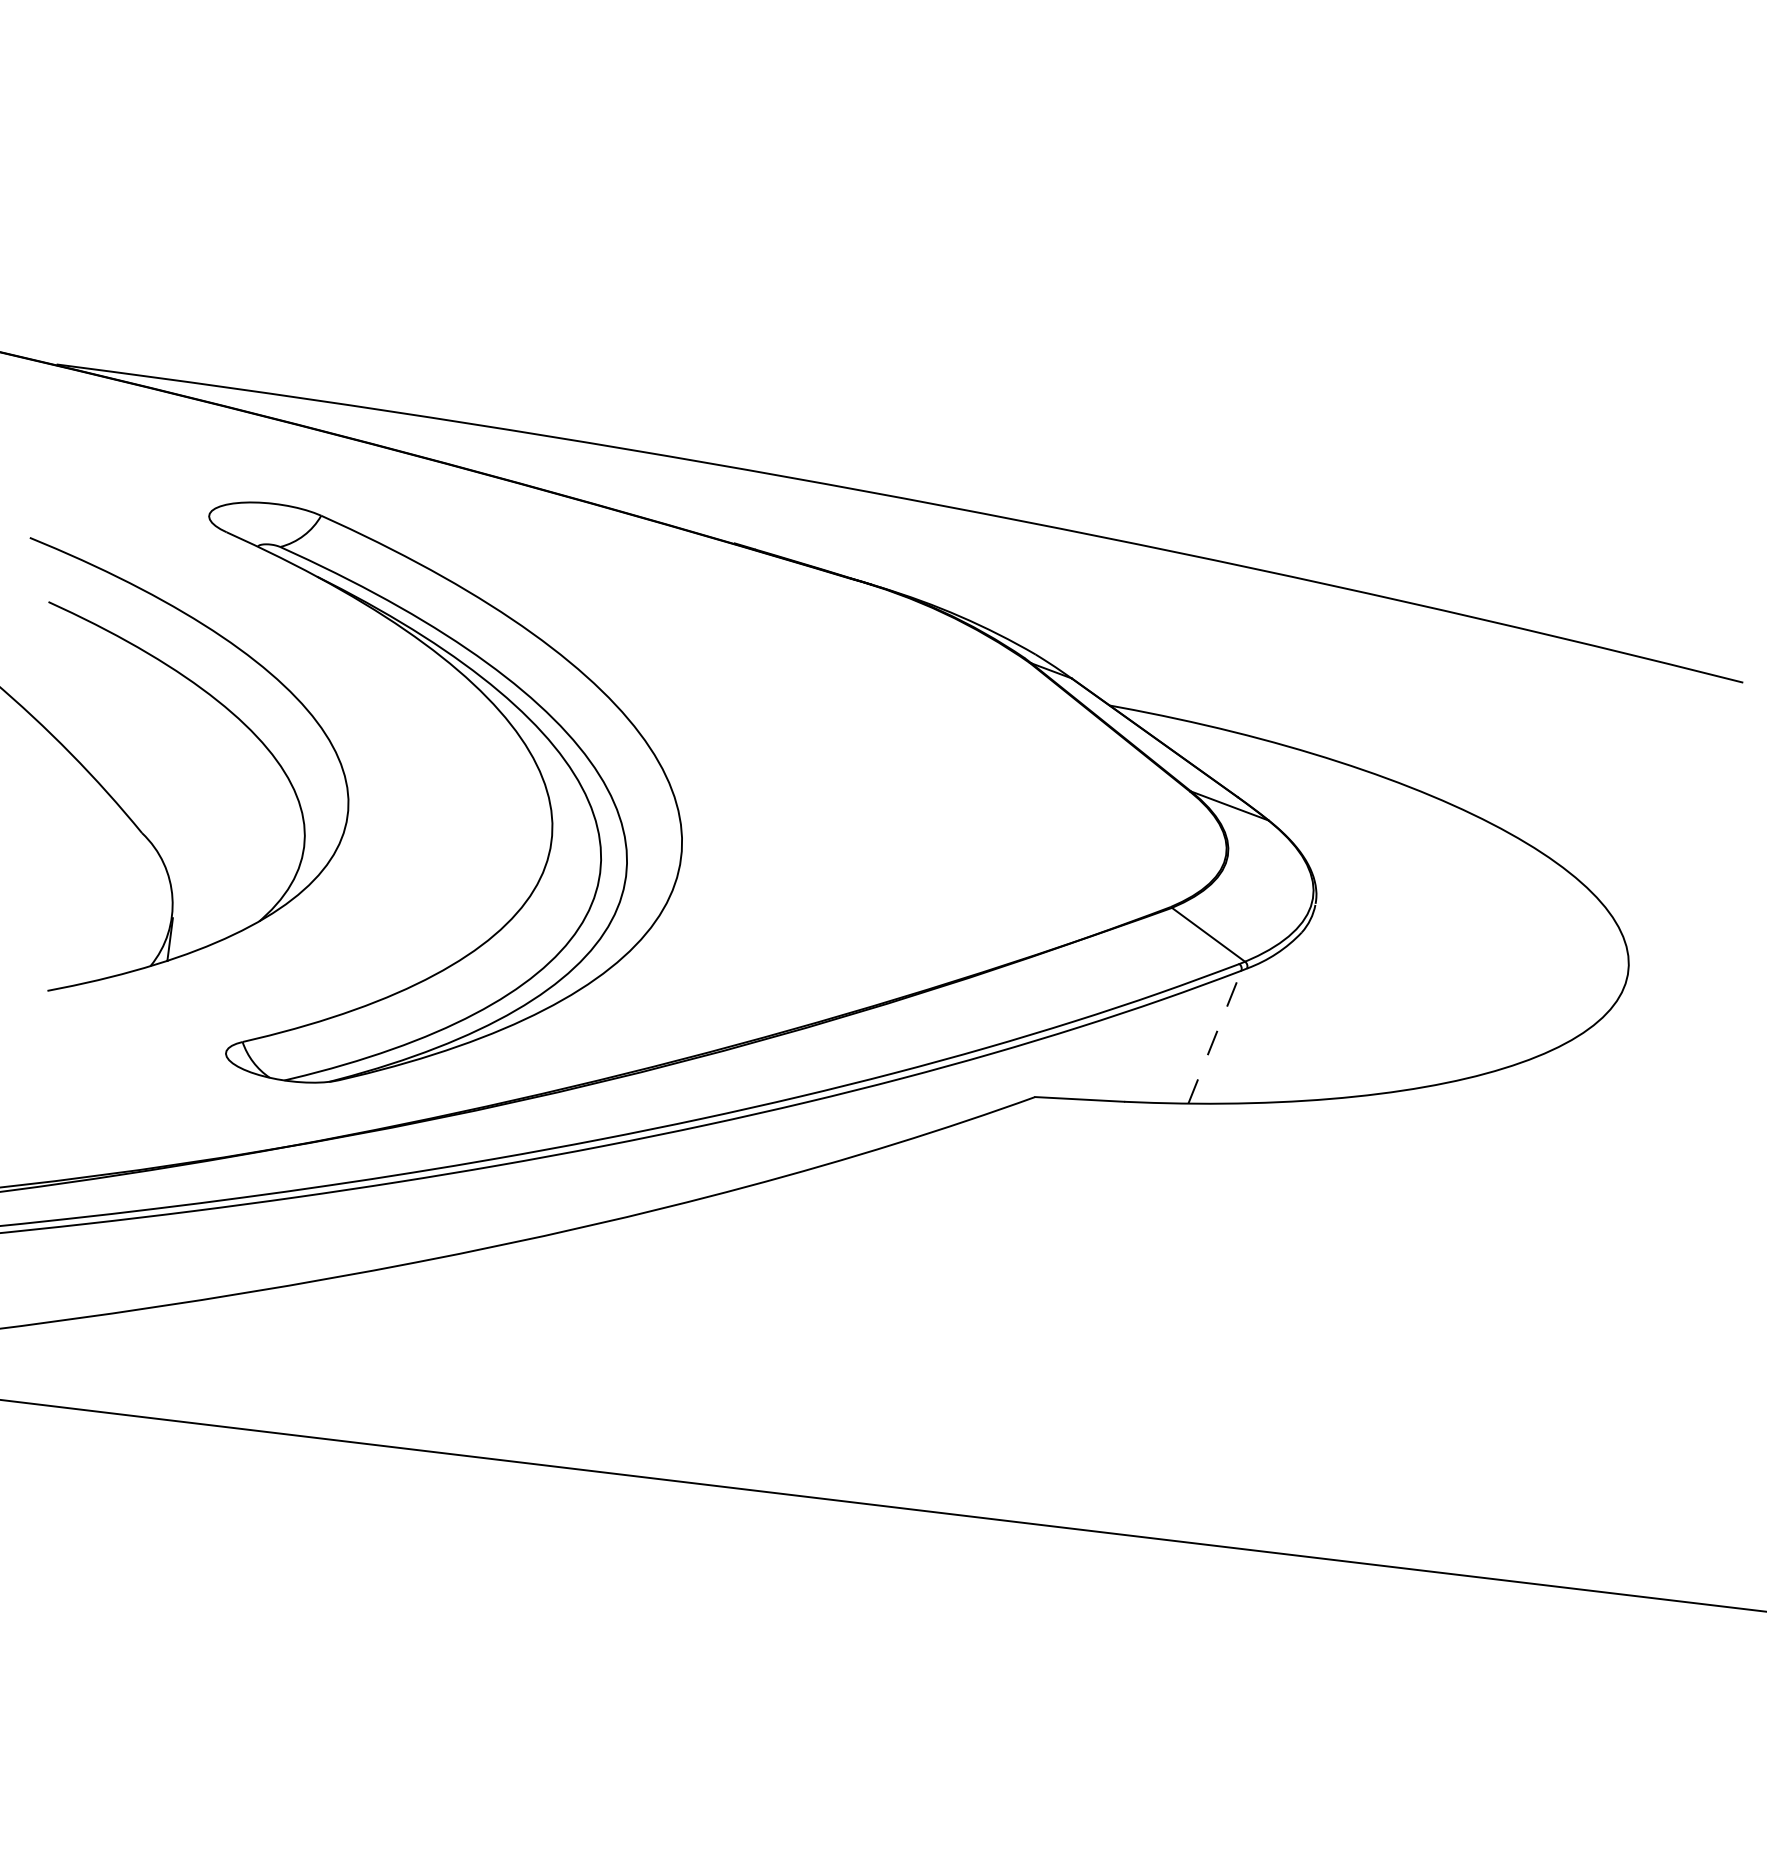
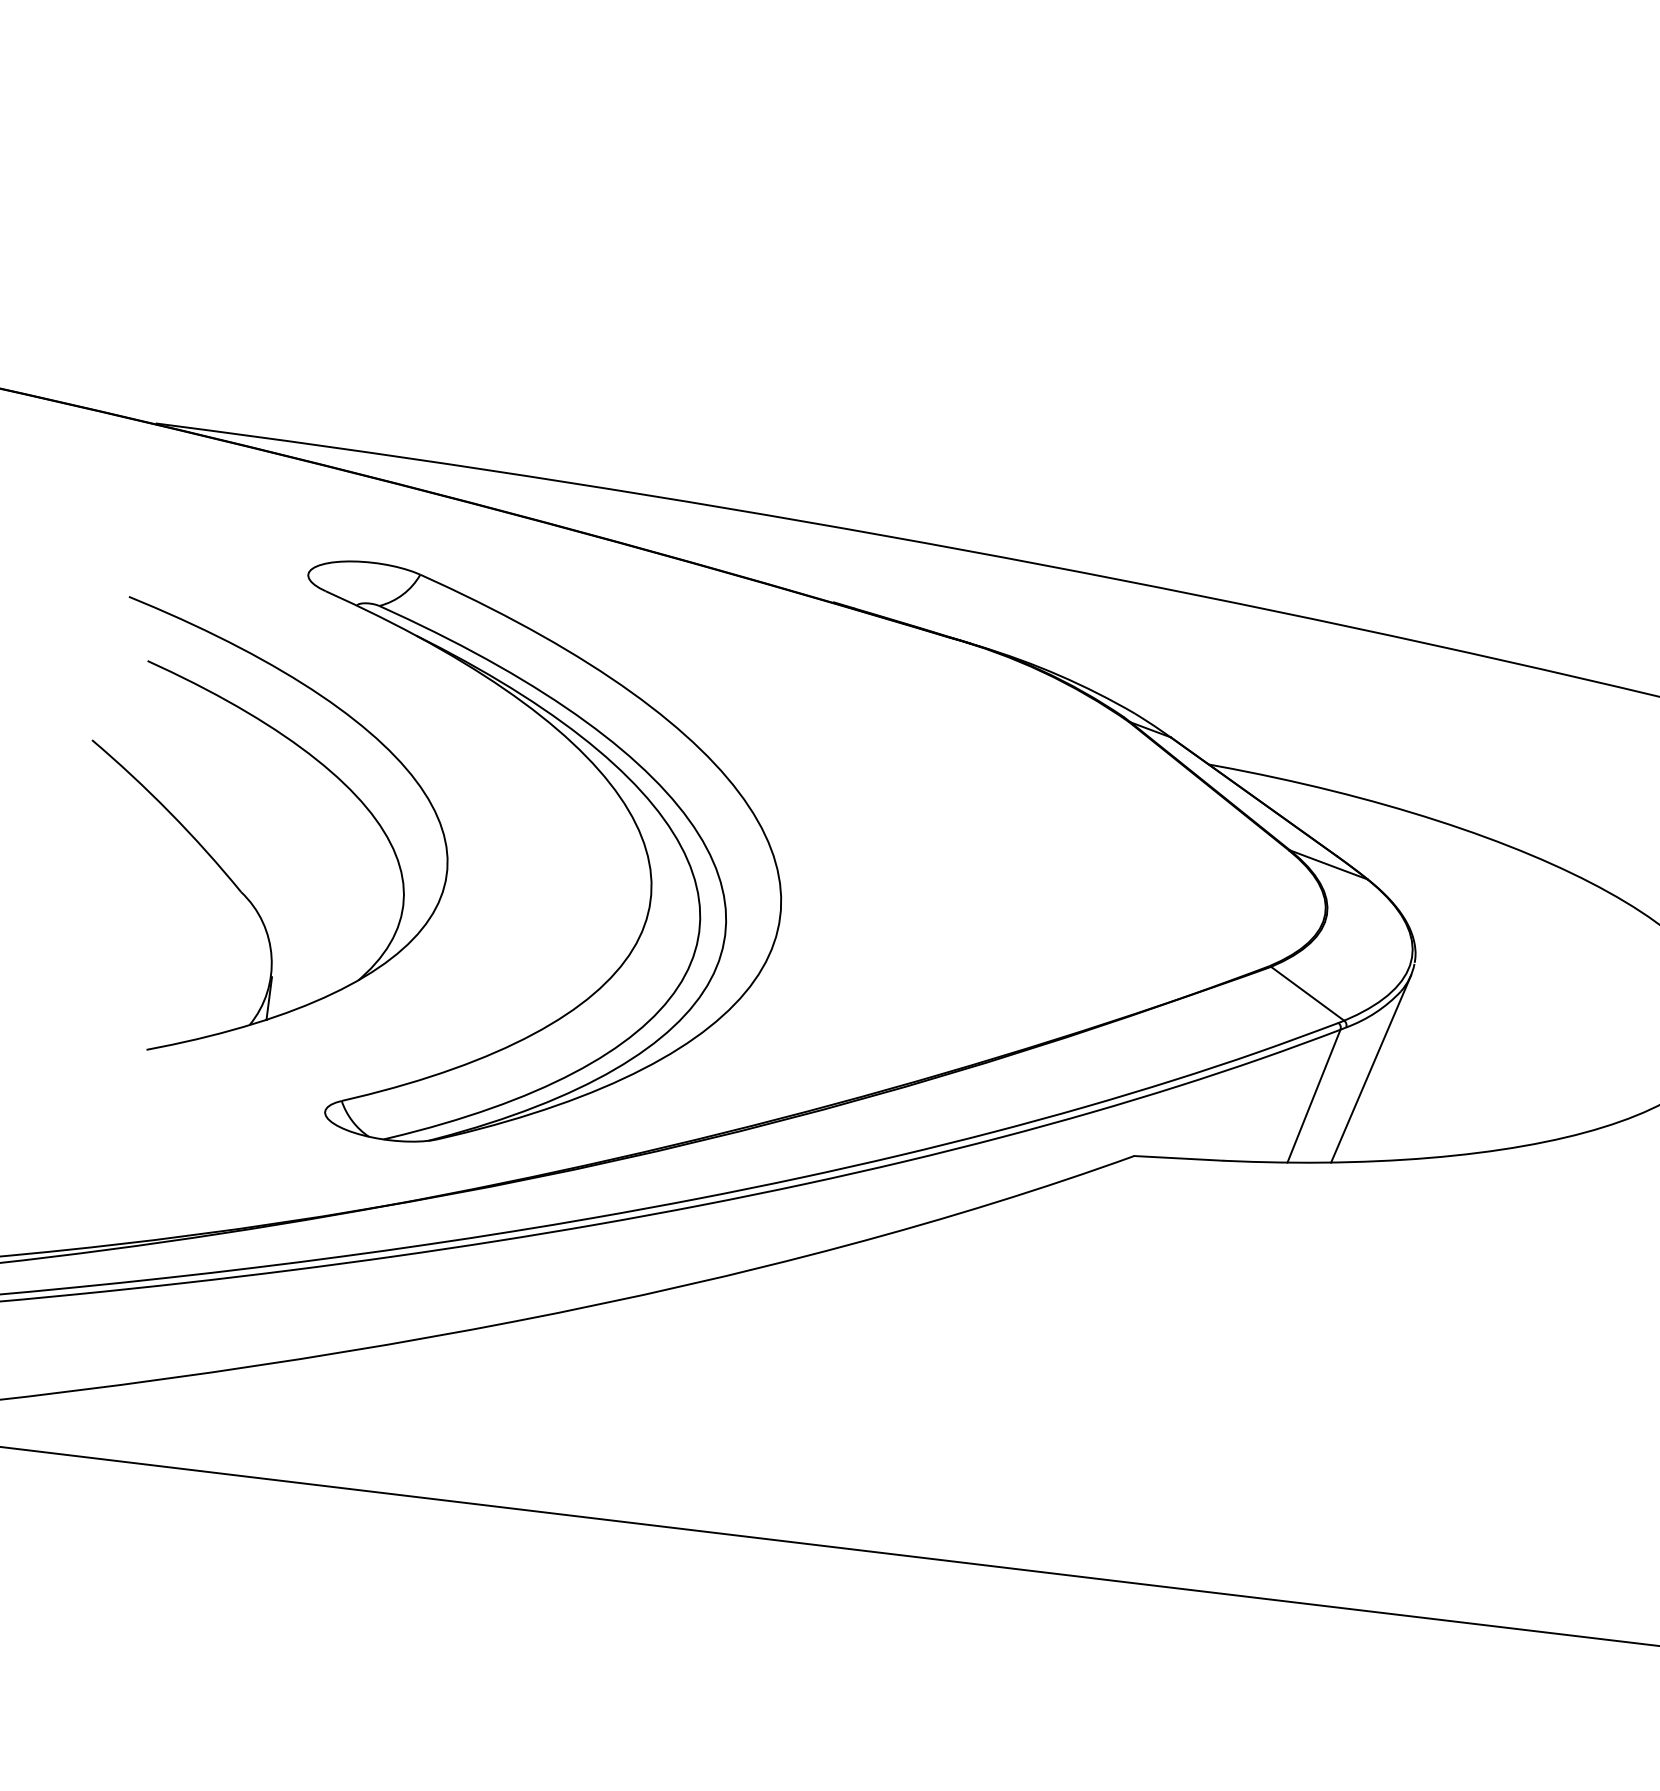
line: (1272, 1009) -> (1371, 1068), added
line: (1214, 1037) -> (1313, 1096), dashed -> solid

